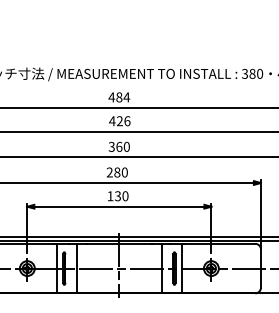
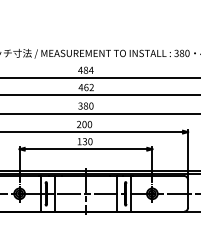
text: (123, 121) -> (88, 87), 426 -> 462
text: (119, 146) -> (86, 105), 360 -> 380
text: (117, 172) -> (84, 124), 280 -> 200

